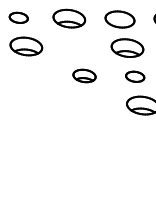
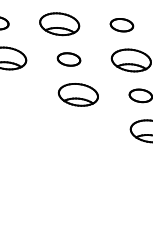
part: (119, 19) -> (121, 25), size x0.62
part: (76, 47) -> (68, 59), added
part: (84, 75) -> (78, 94), size x1.43

